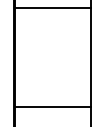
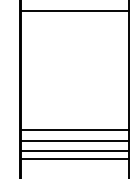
line: (53, 92) -> (75, 130), added
line: (53, 100) -> (75, 141), added
line: (53, 112) -> (75, 158), added

